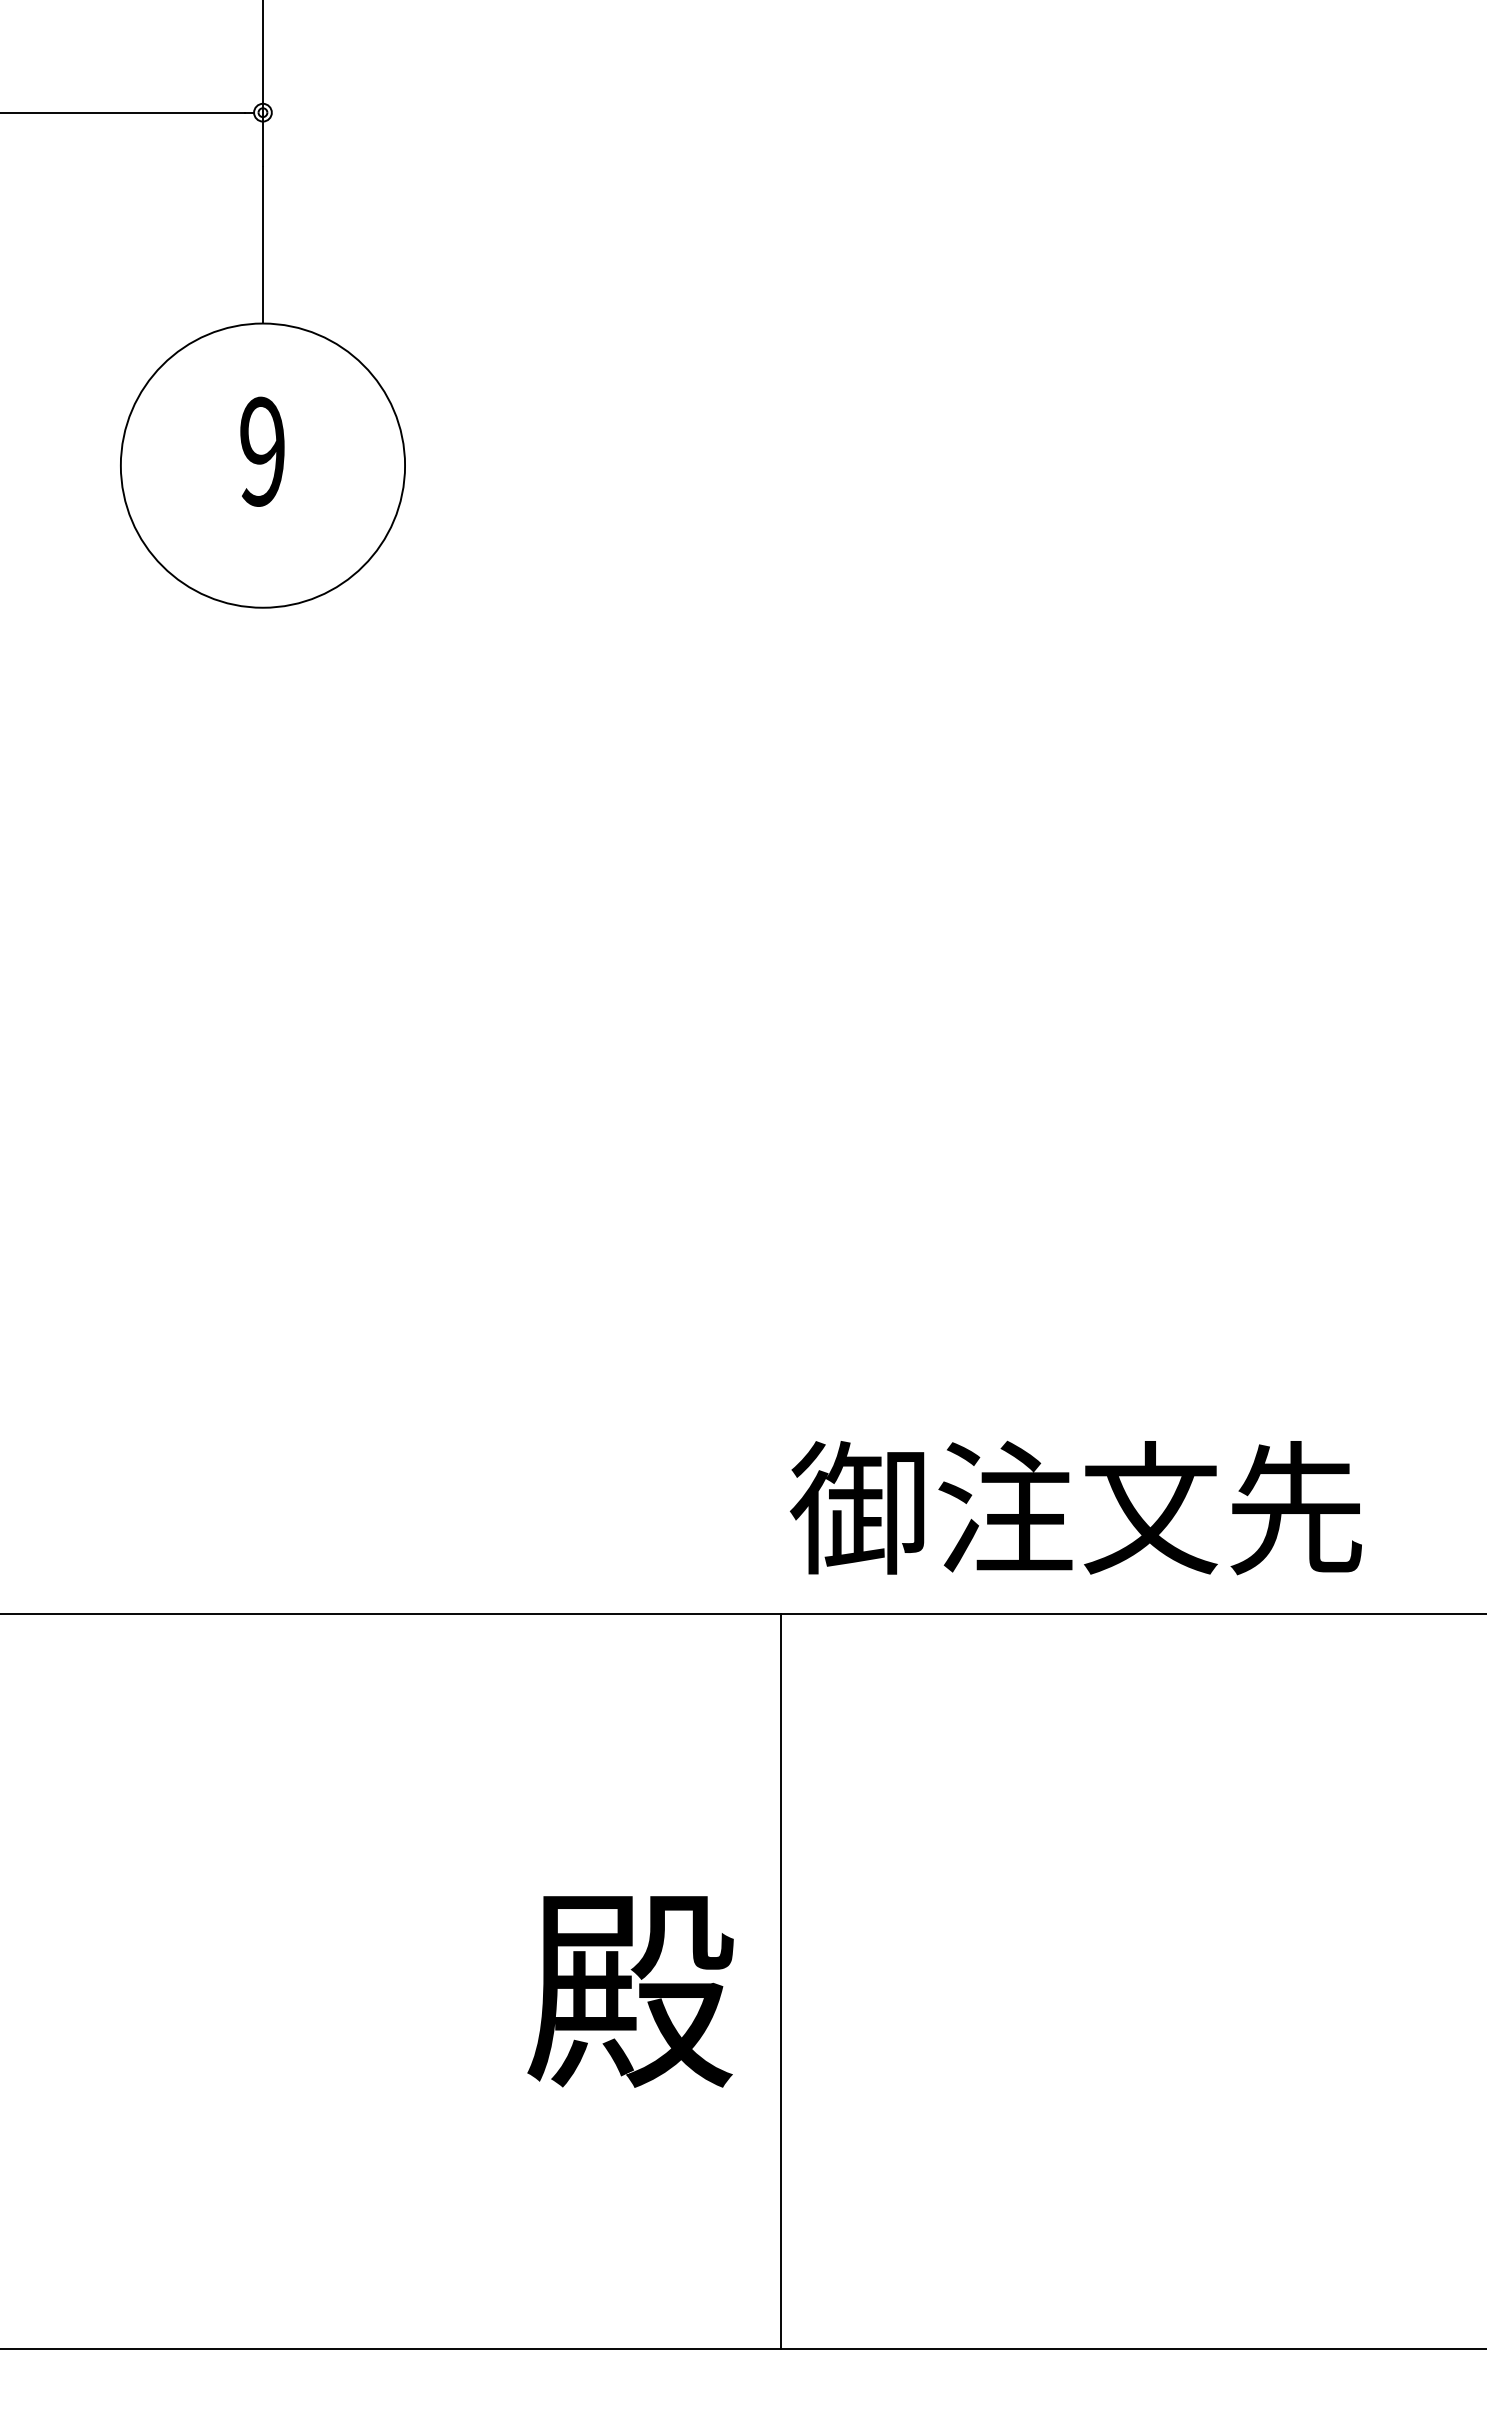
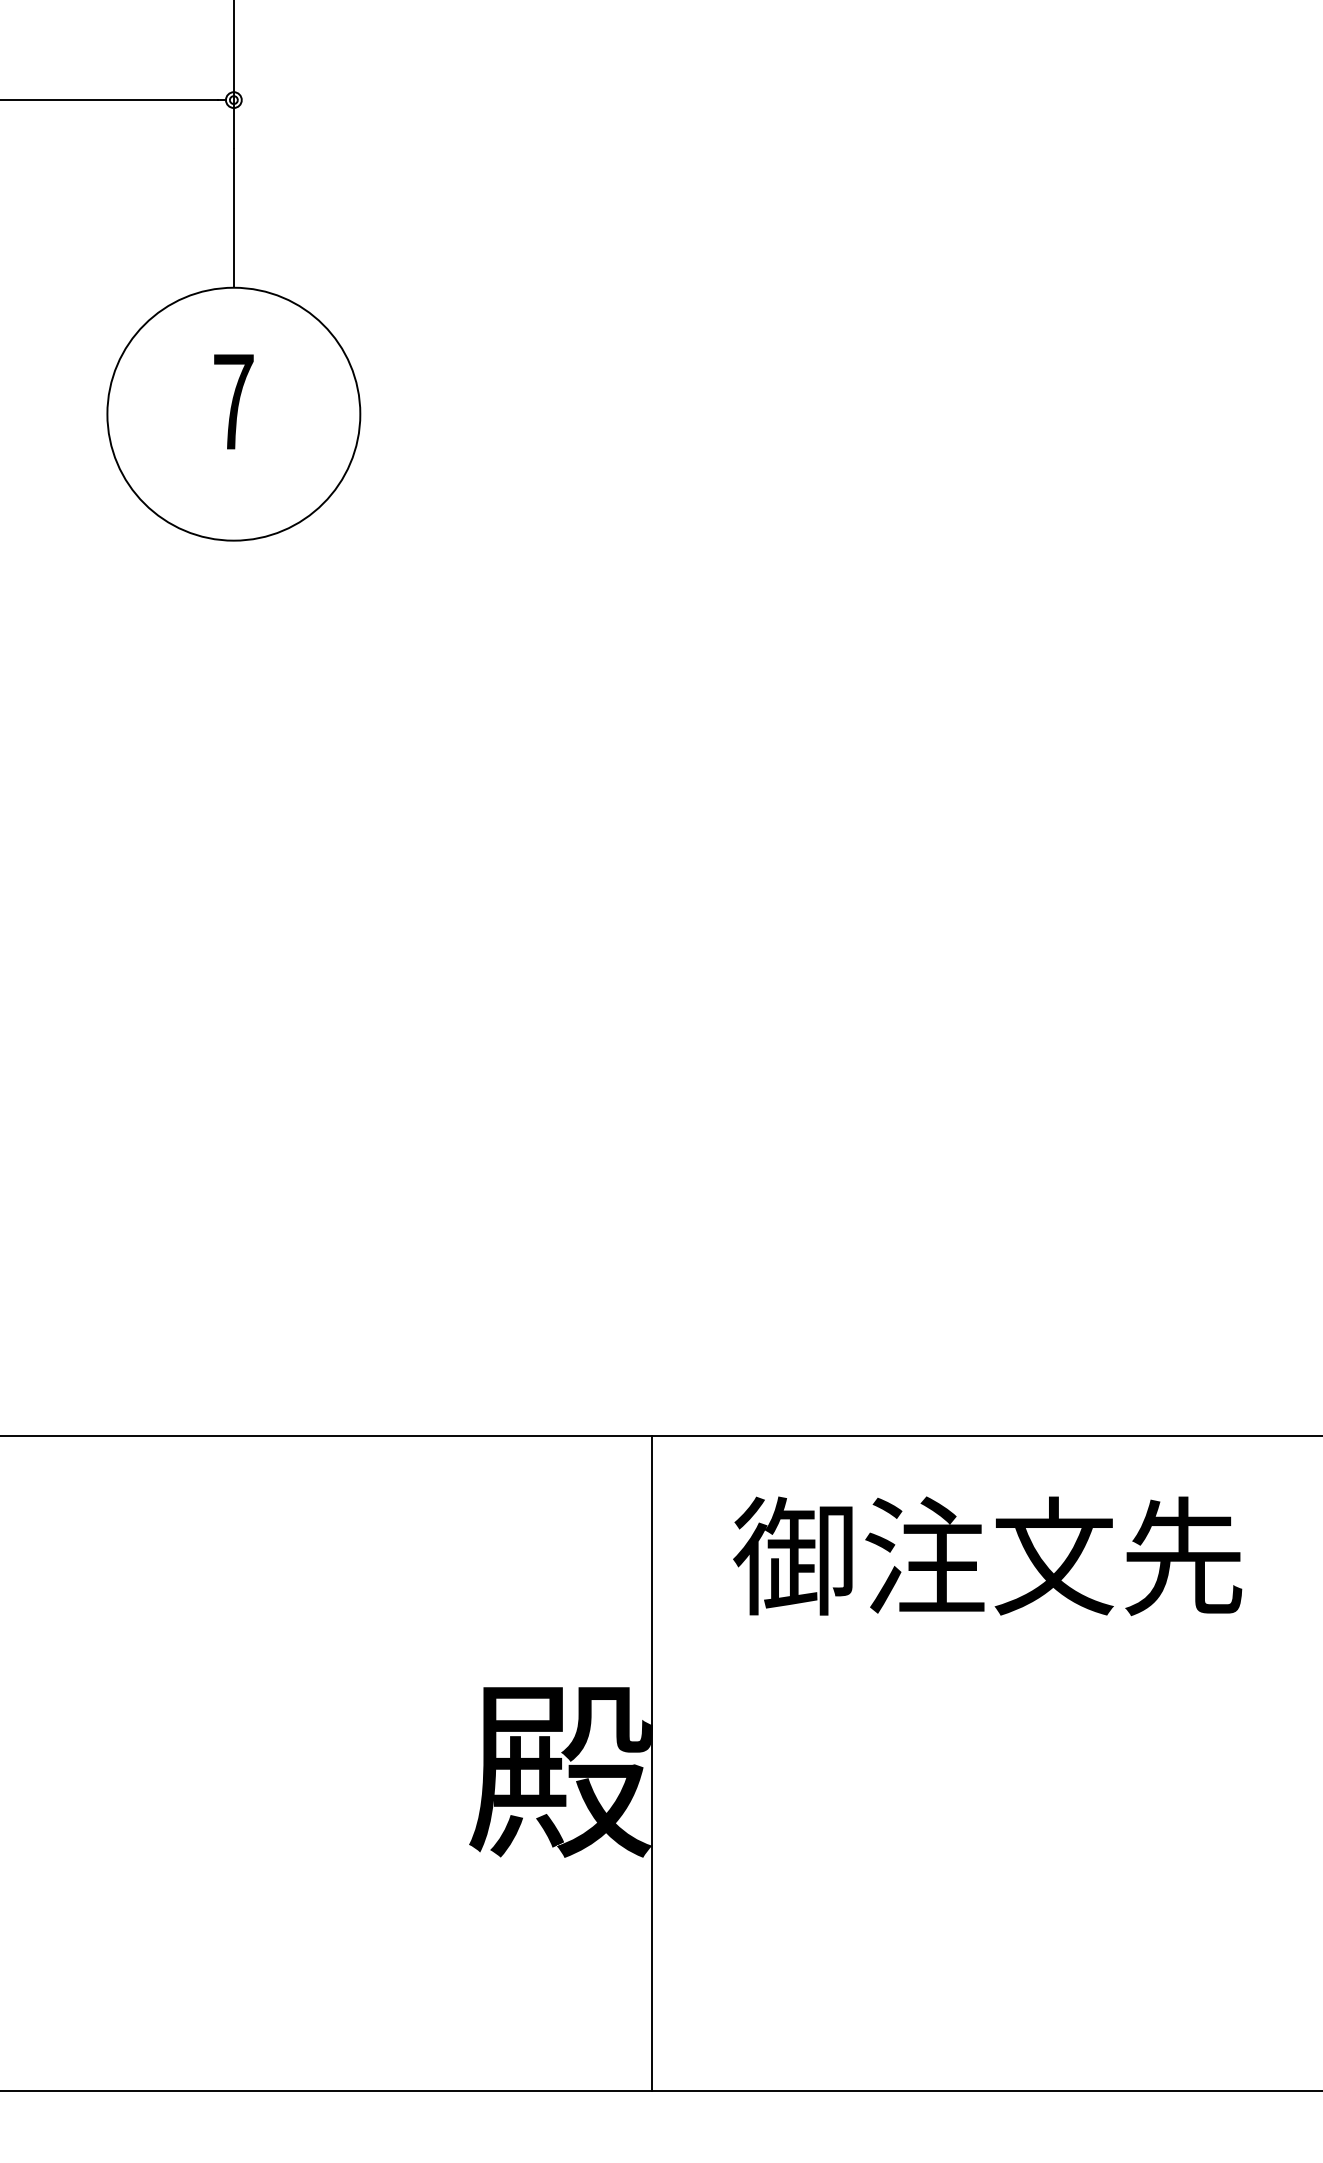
text: (262, 451) -> (233, 401), 9 -> 7
text: (1075, 1507) -> (987, 1555), moved
line: (781, 1981) -> (651, 1763), moved

